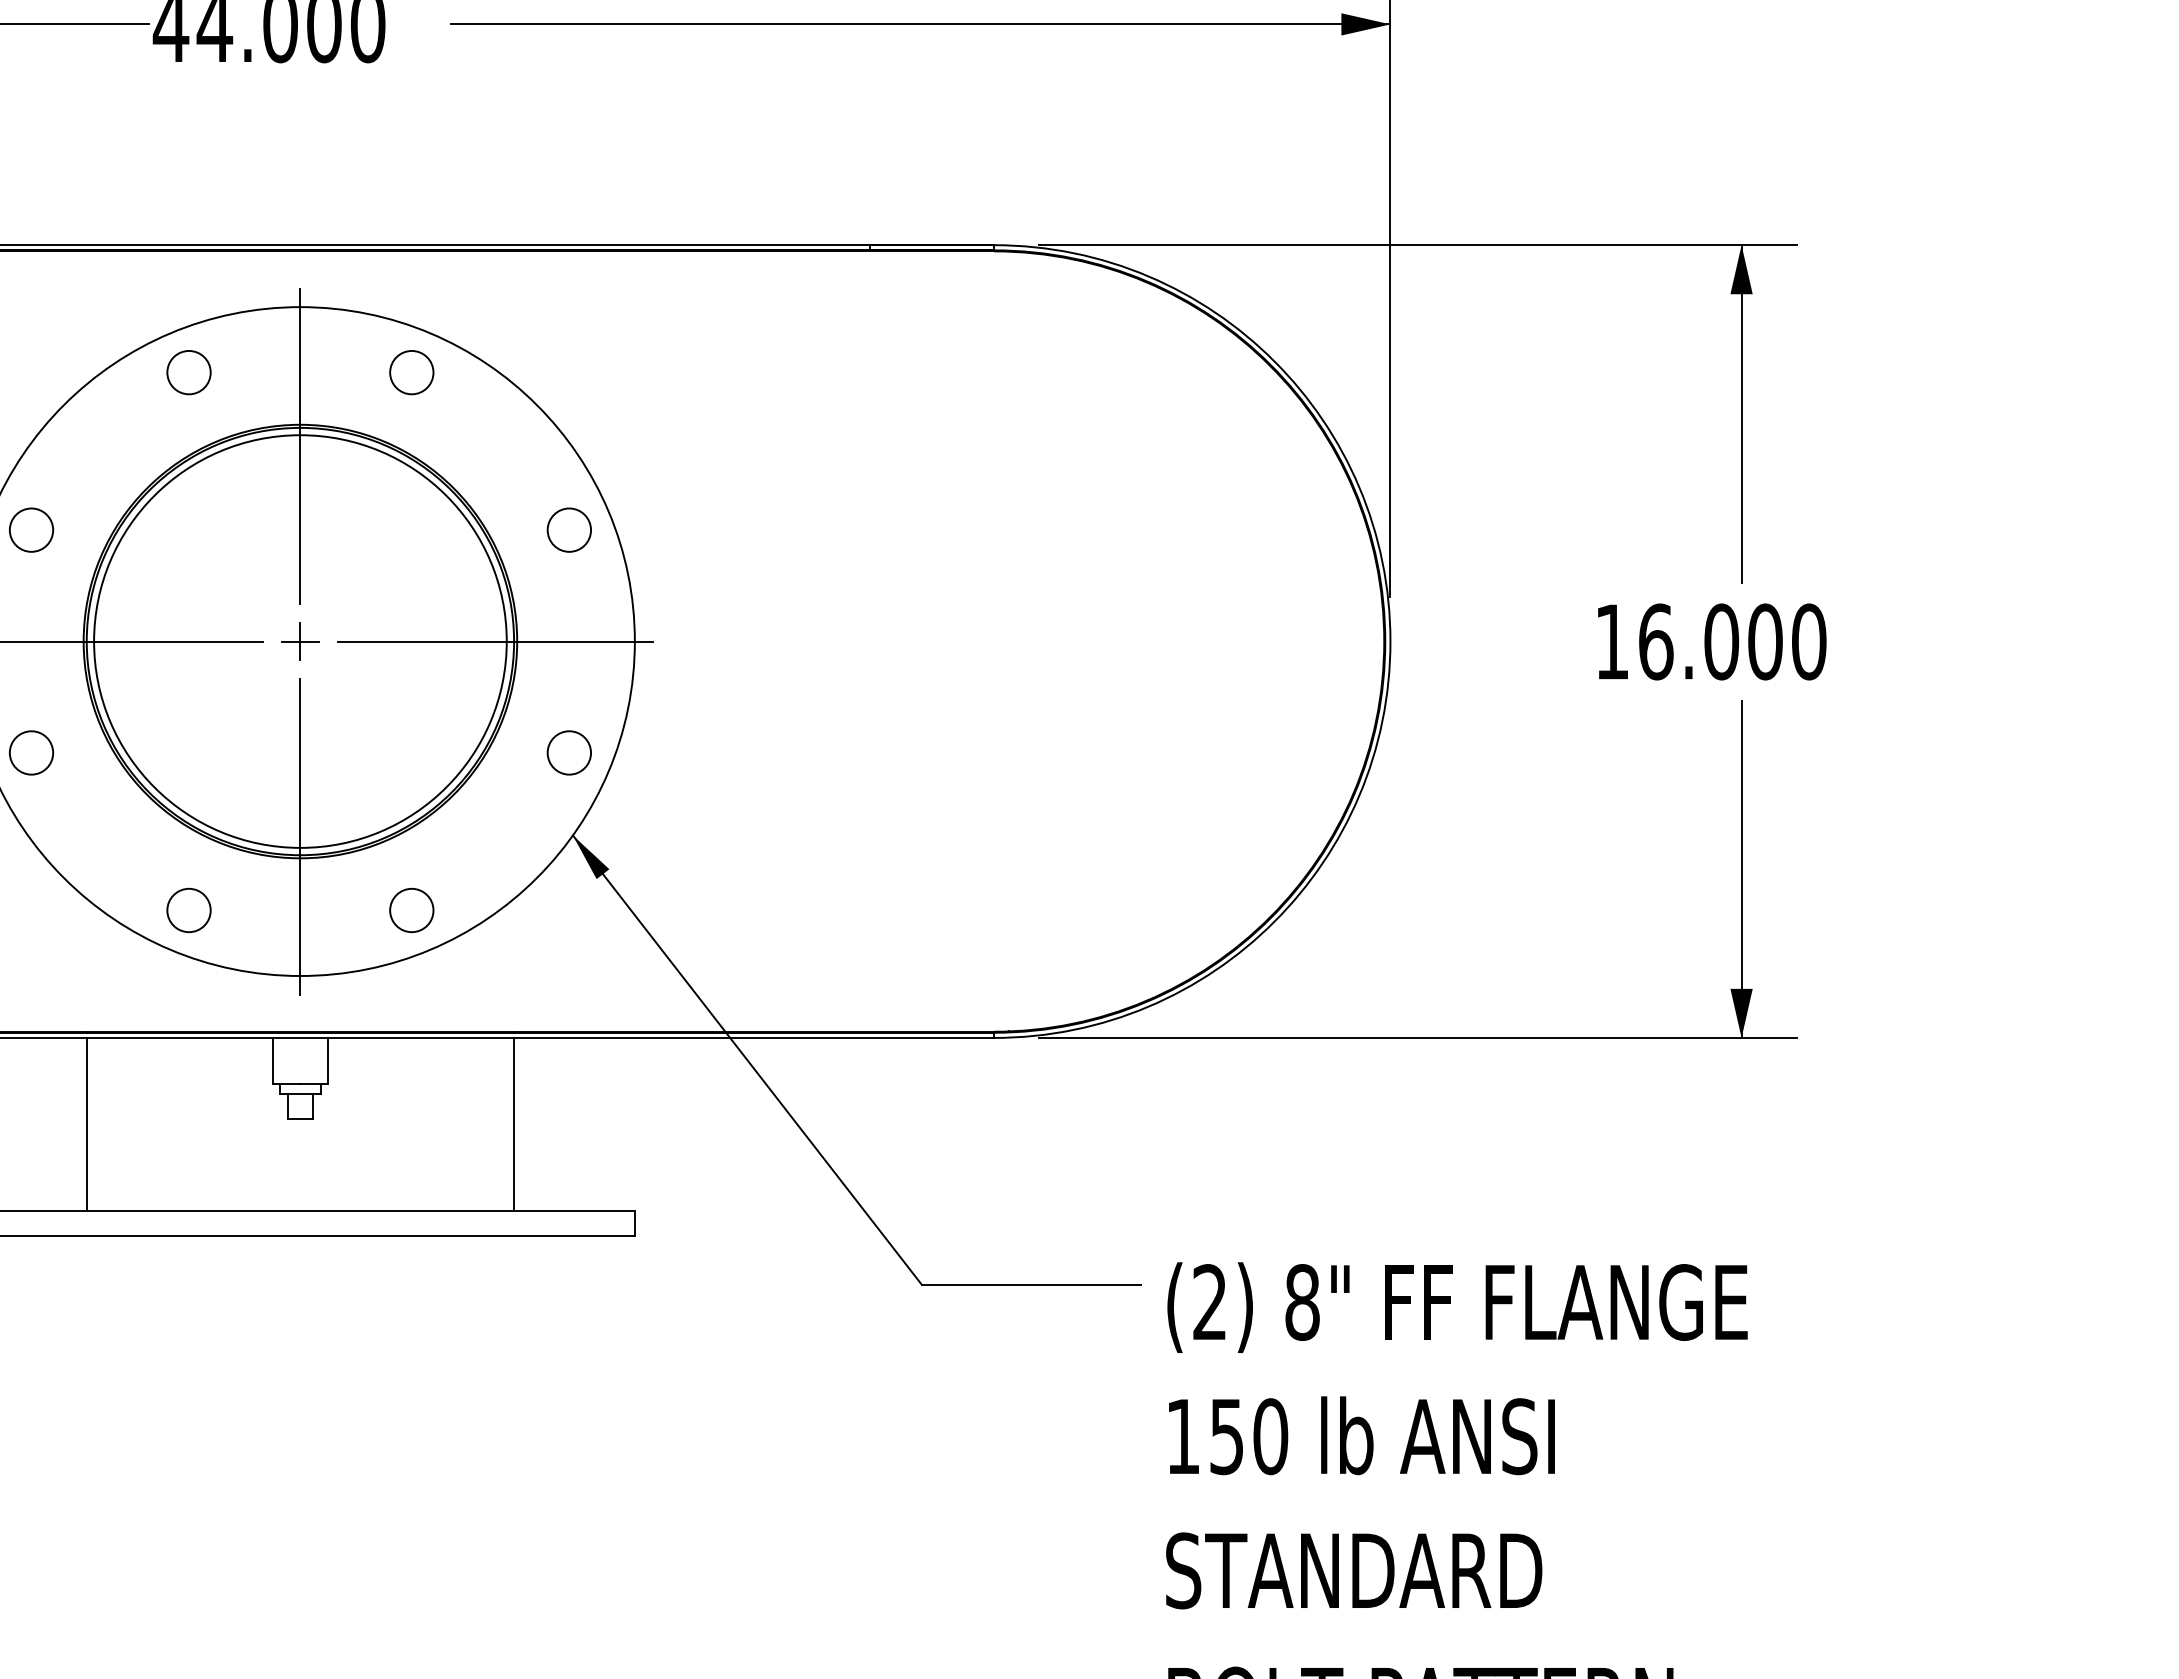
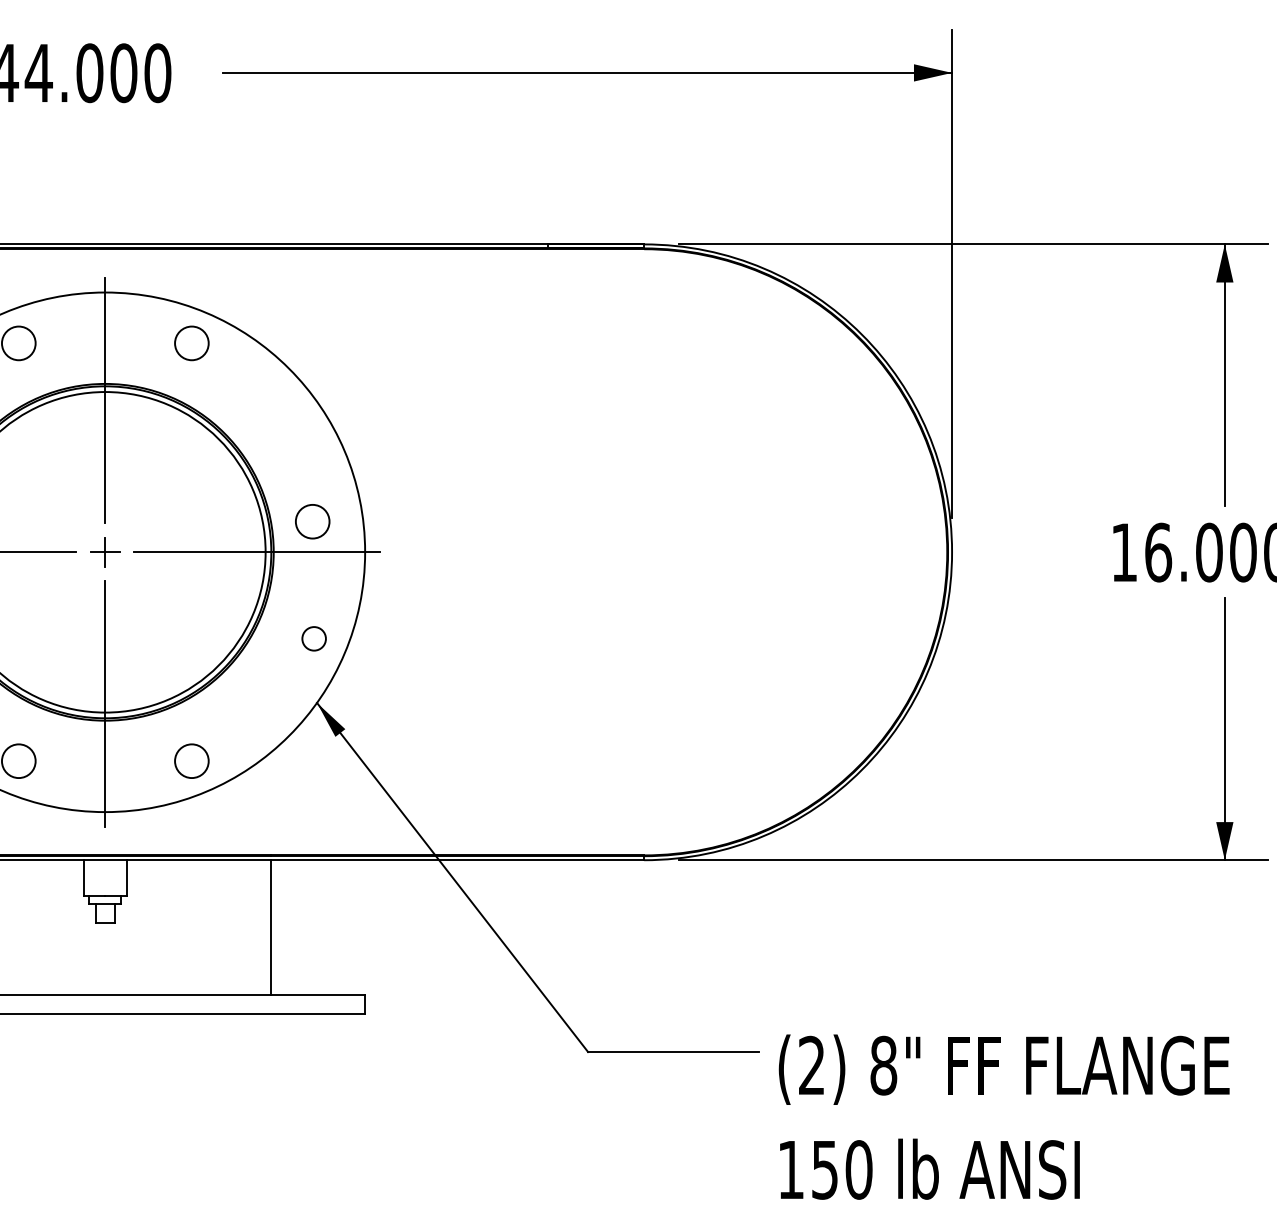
circle: (568, 529) -> (312, 521), moved
circle: (568, 752) -> (313, 638), size x0.7

